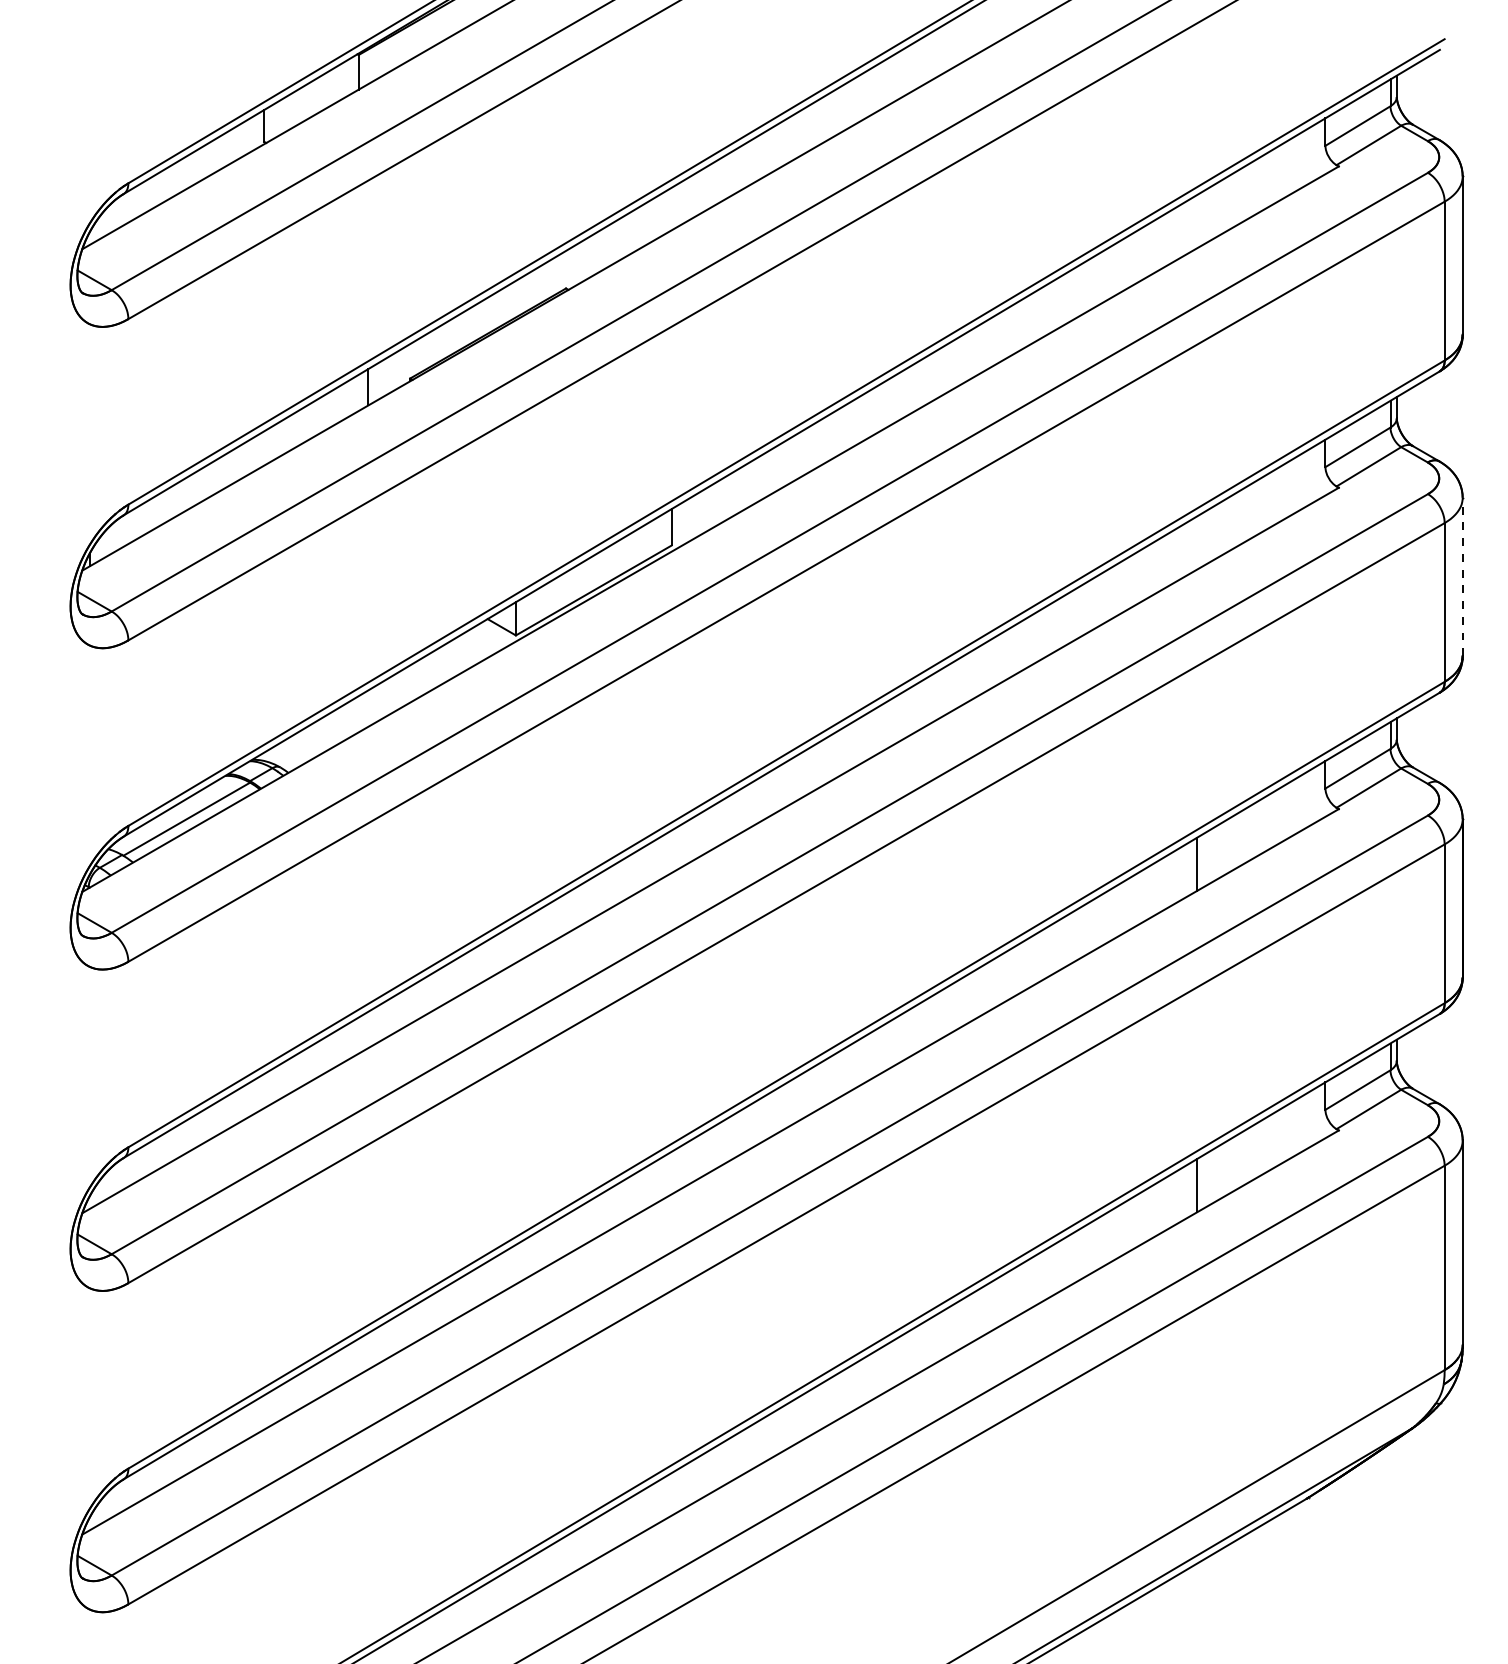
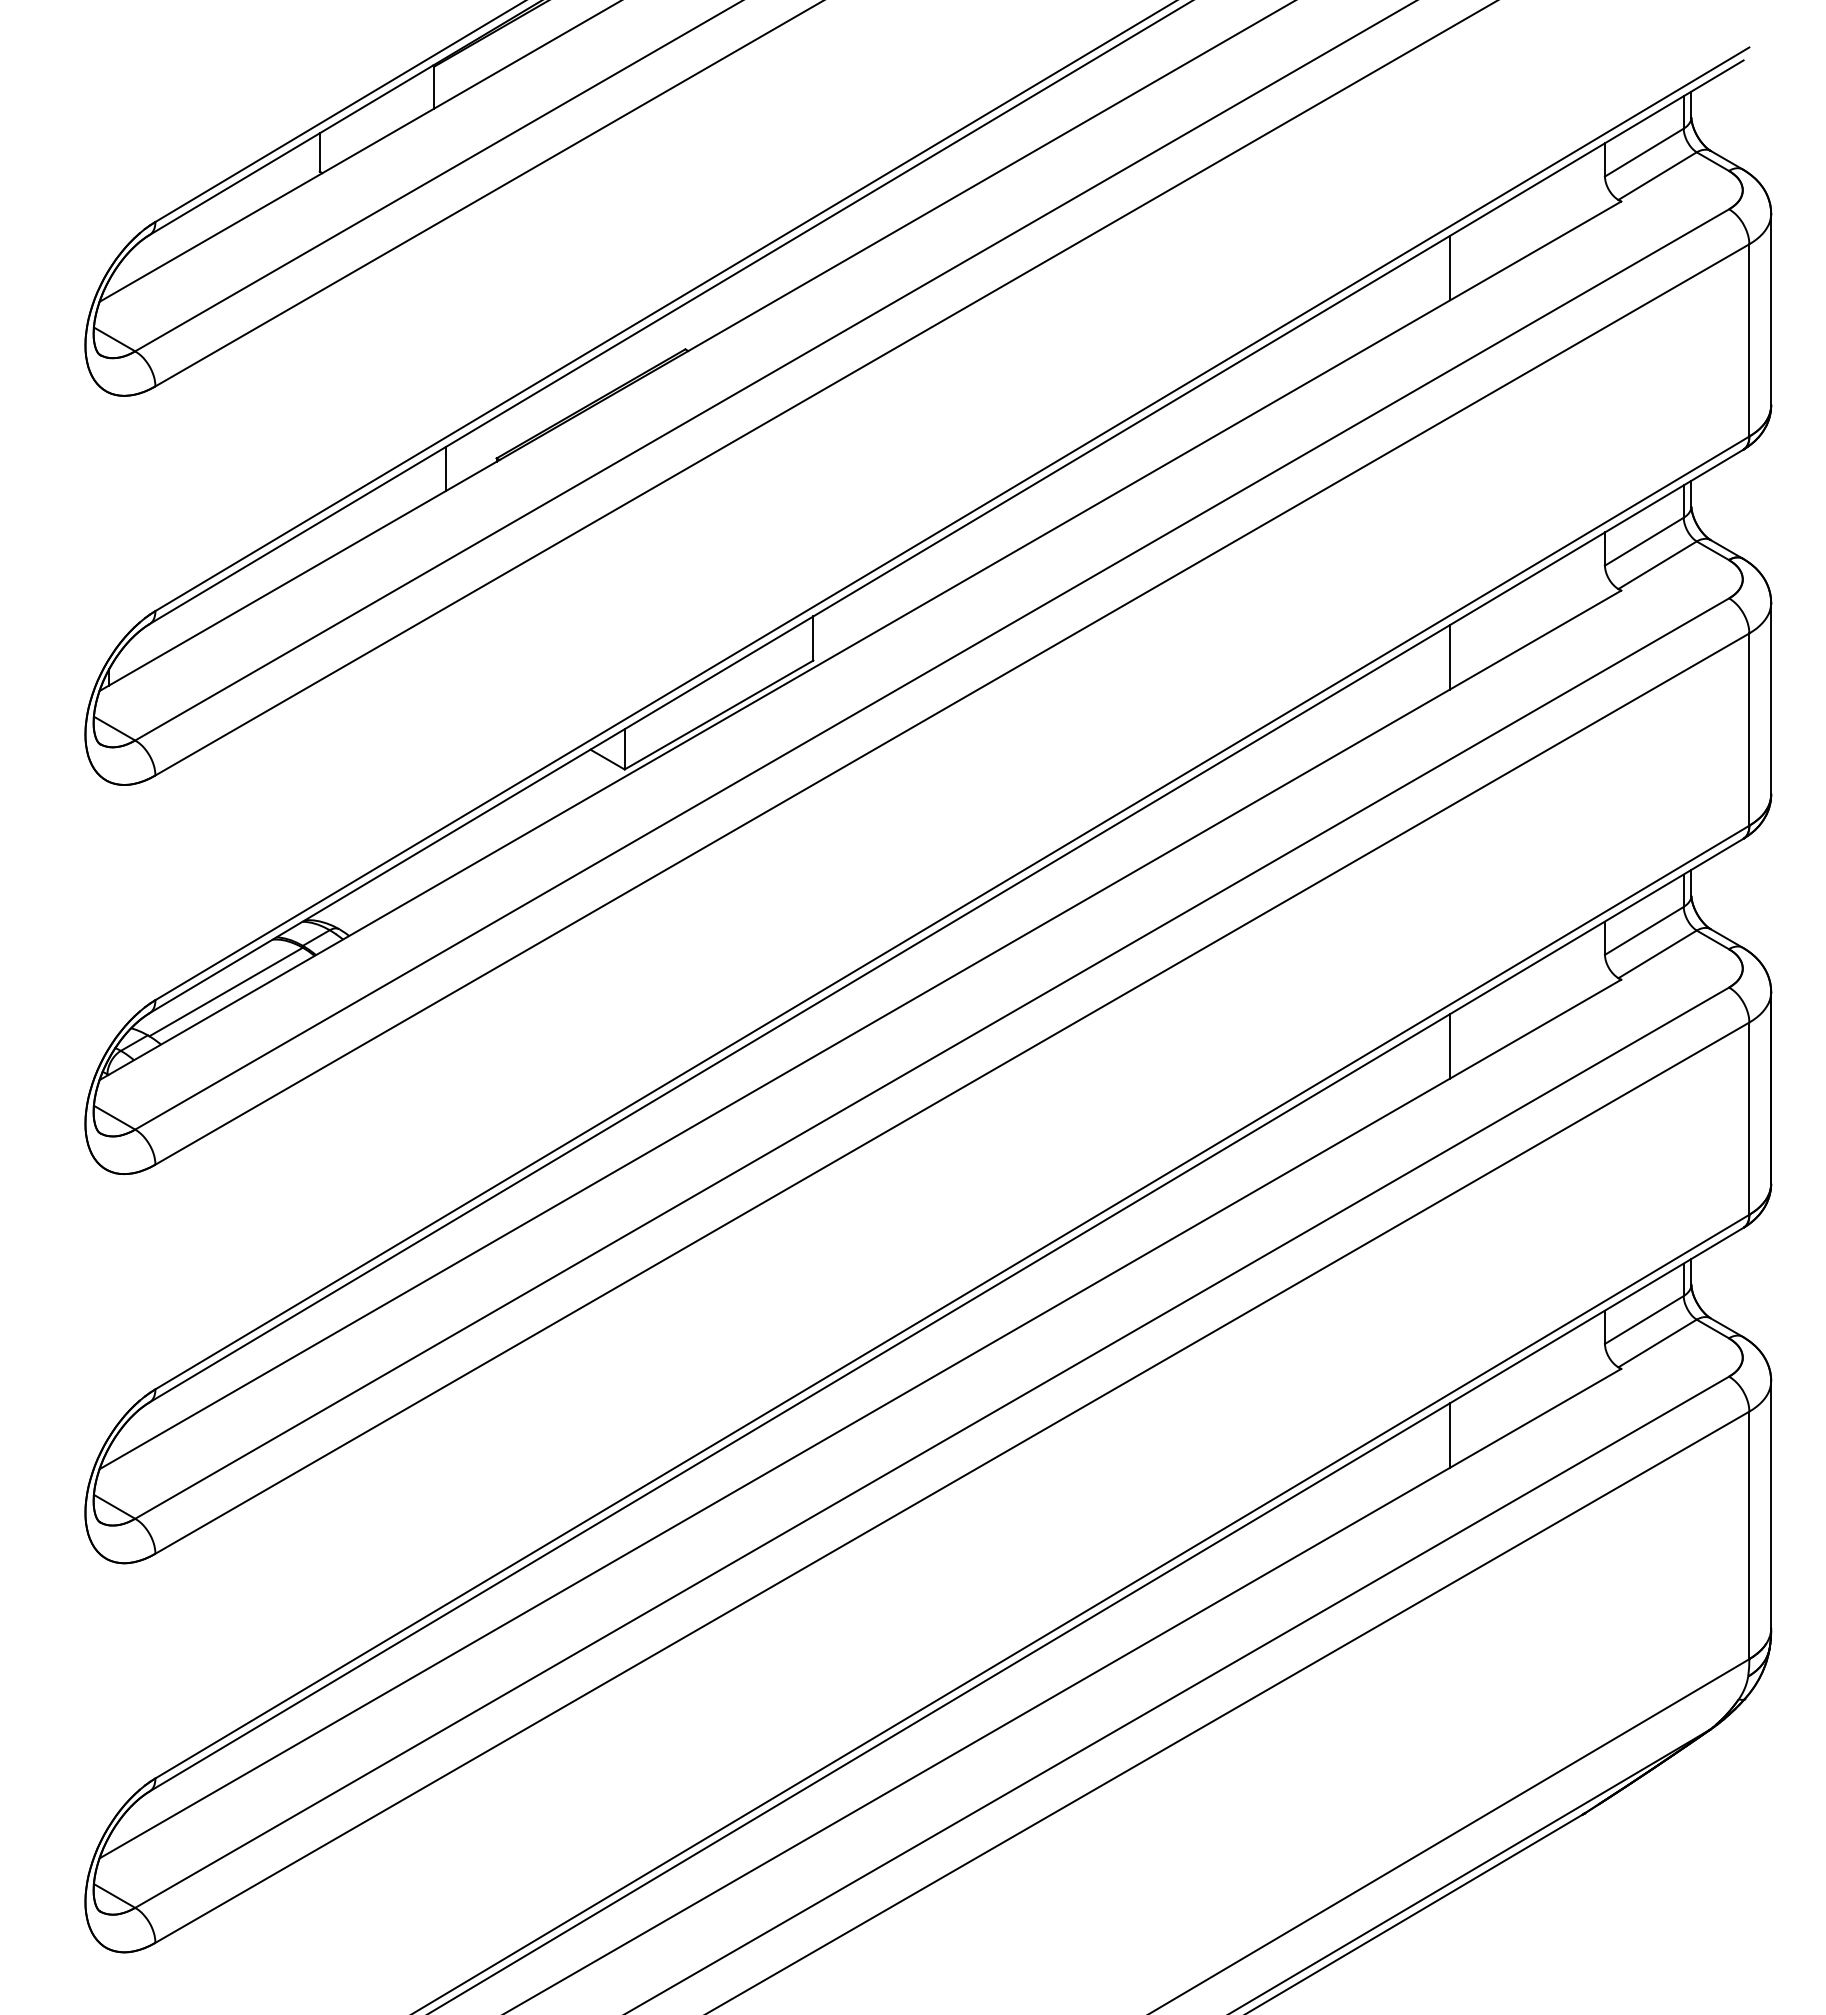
line: (1197, 221) -> (1449, 268), added
line: (1197, 542) -> (1449, 657), added
line: (1462, 576) -> (1771, 698), dashed -> solid

